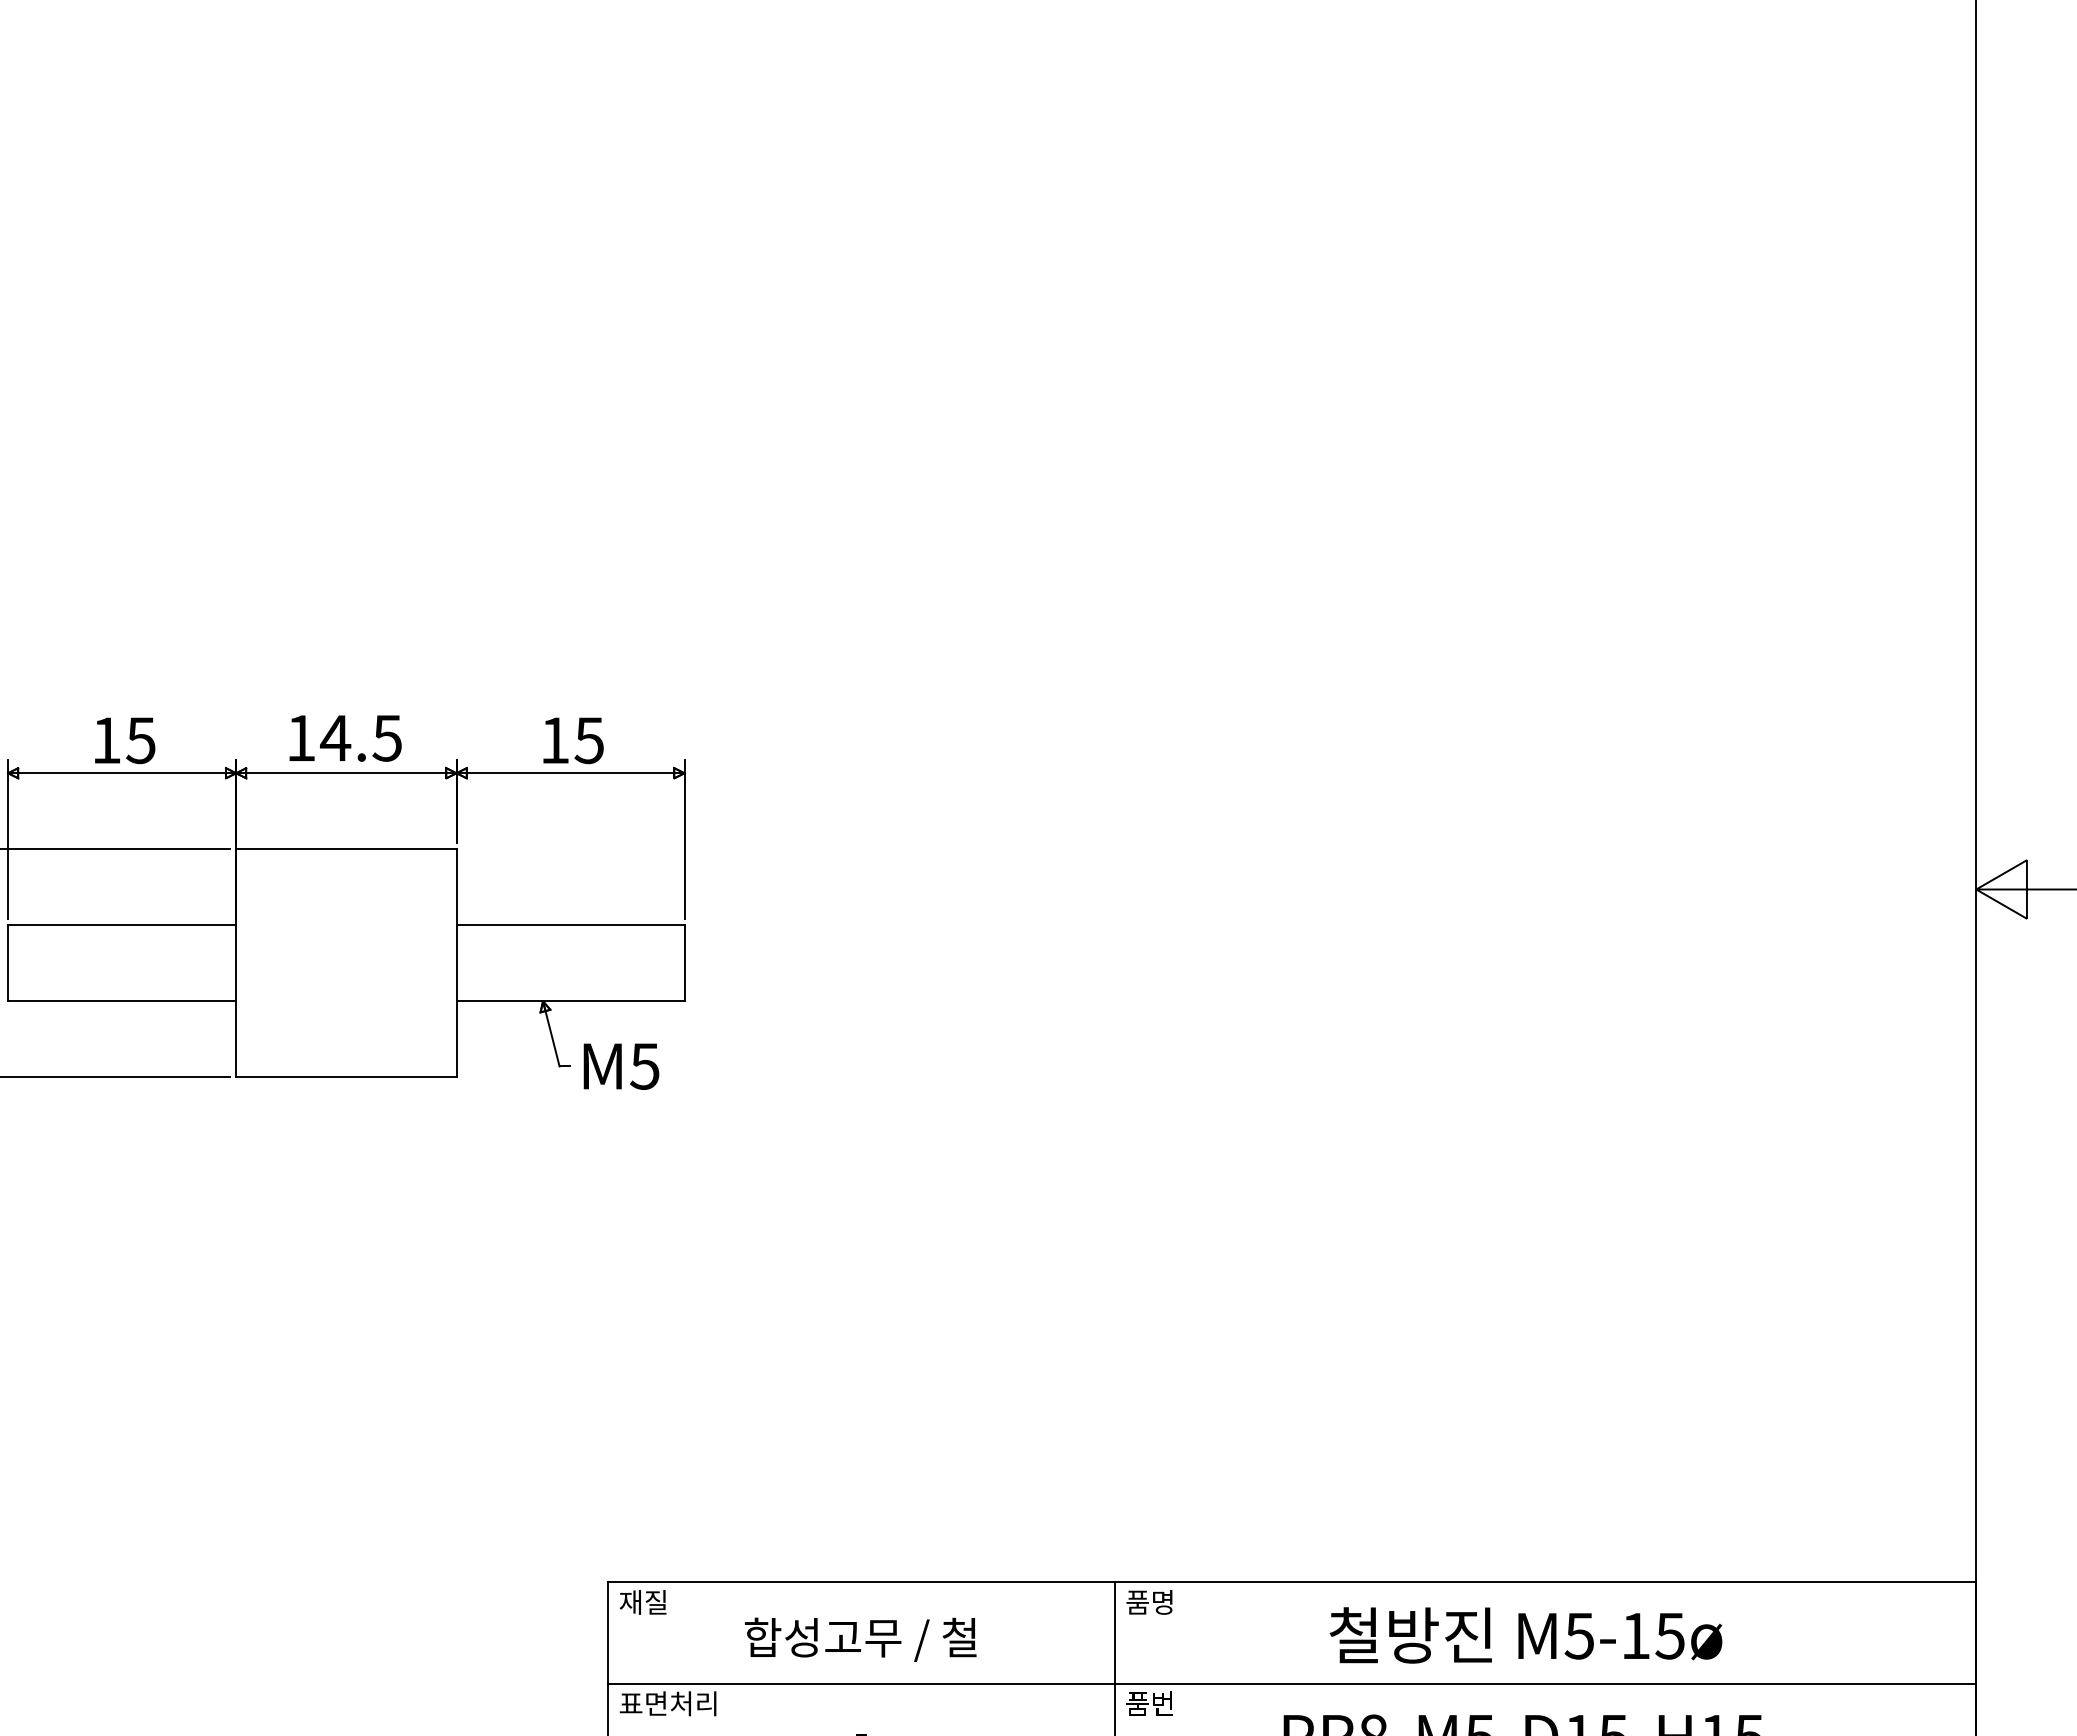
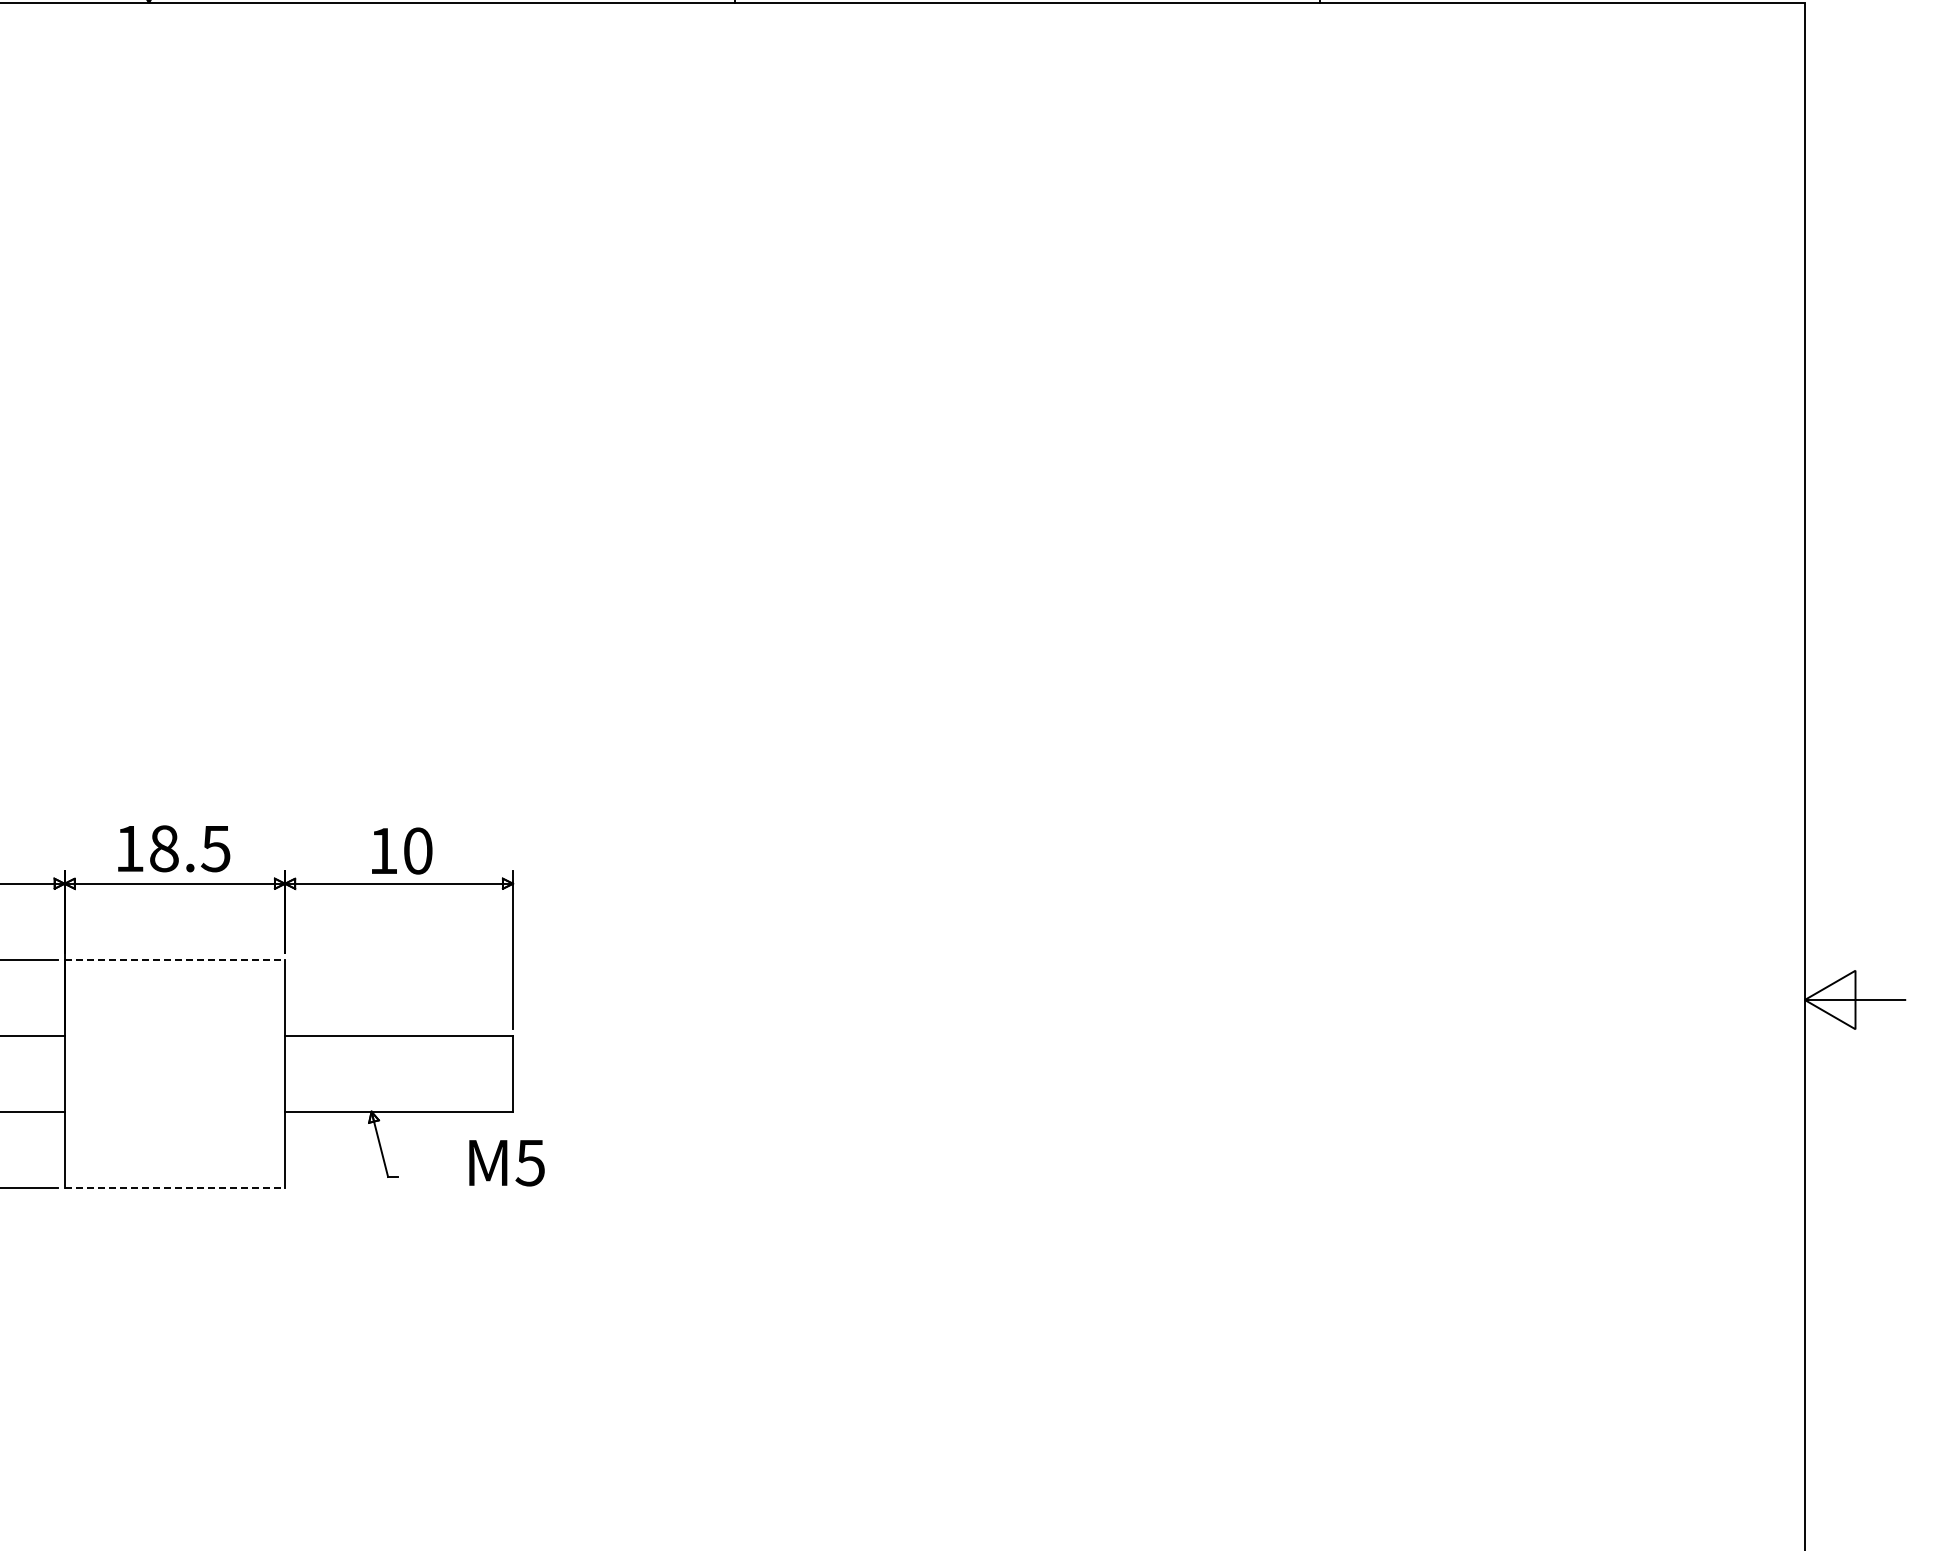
text: (335, 737) -> (164, 848), 14.5 -> 18.5
text: (588, 740) -> (417, 851), 15 -> 10
line: (346, 849) -> (175, 960), solid -> dashed
text: (621, 1066) -> (507, 1163), moved
line: (346, 1077) -> (175, 1188), solid -> dashed

